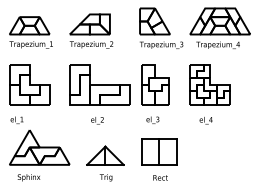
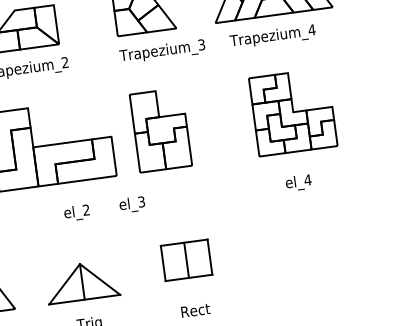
part: (209, 84) -> (291, 112), moved
text: (152, 119) -> (131, 203), moved
text: (97, 120) -> (77, 212), moved
text: (205, 120) -> (297, 182), moved
part: (159, 151) -> (186, 259), size x0.7

